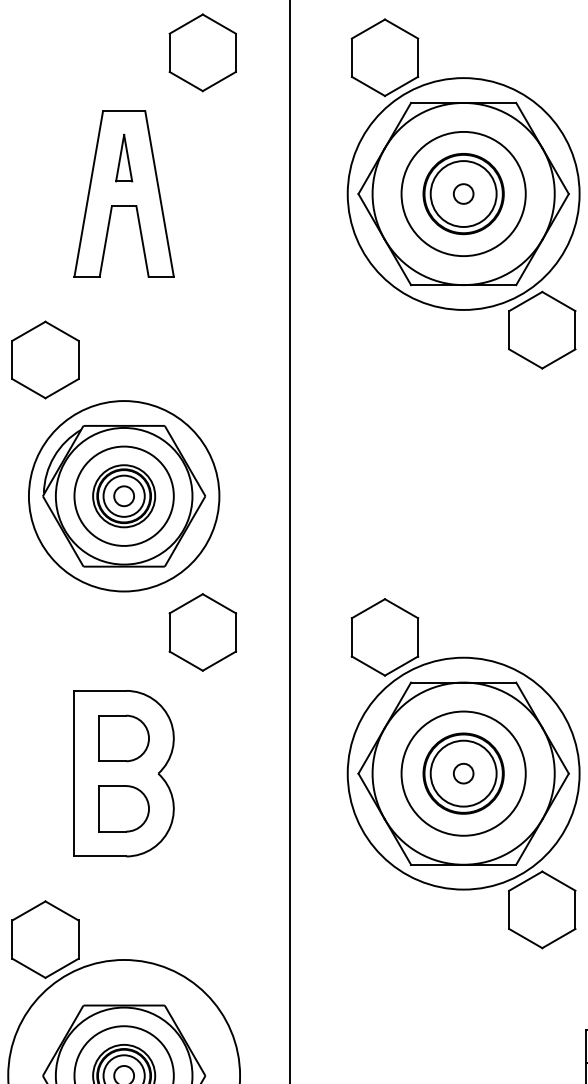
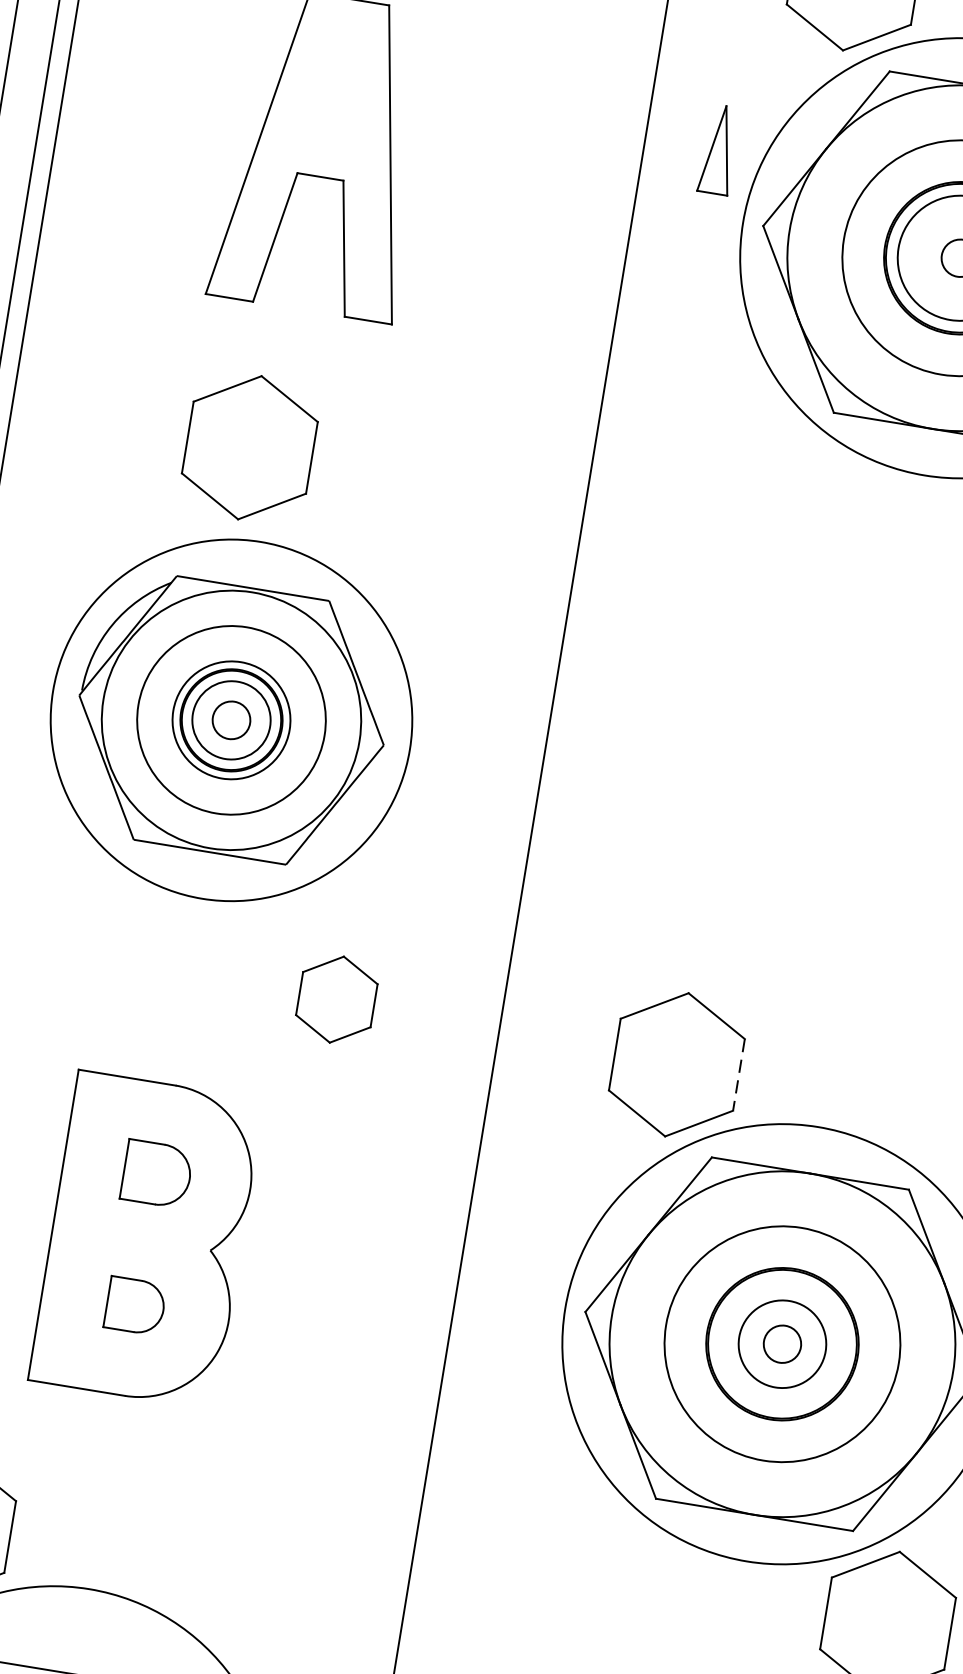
part: (124, 157) -> (720, 148), moved
part: (45, 359) -> (250, 446), moved
part: (202, 632) -> (336, 999), size x0.6
line: (418, 637) -> (739, 1075), solid -> dashed
part: (123, 738) -> (155, 1173), size x0.7
circle: (463, 773) -> (782, 1343), size x0.7
part: (123, 808) -> (134, 1305), size x0.6

